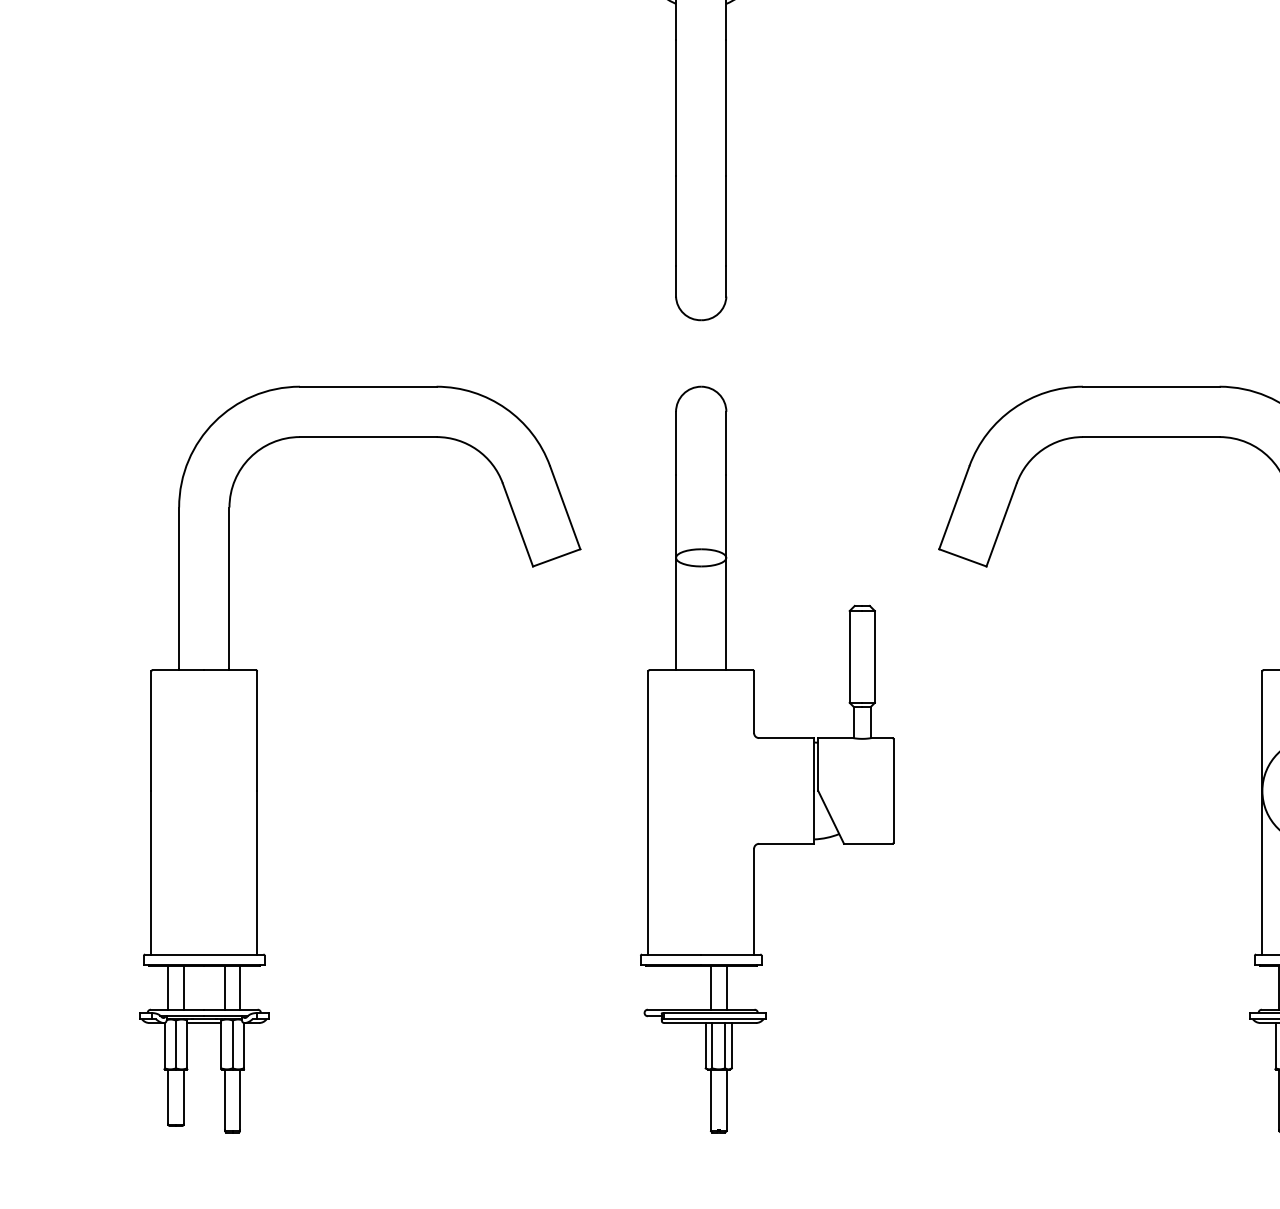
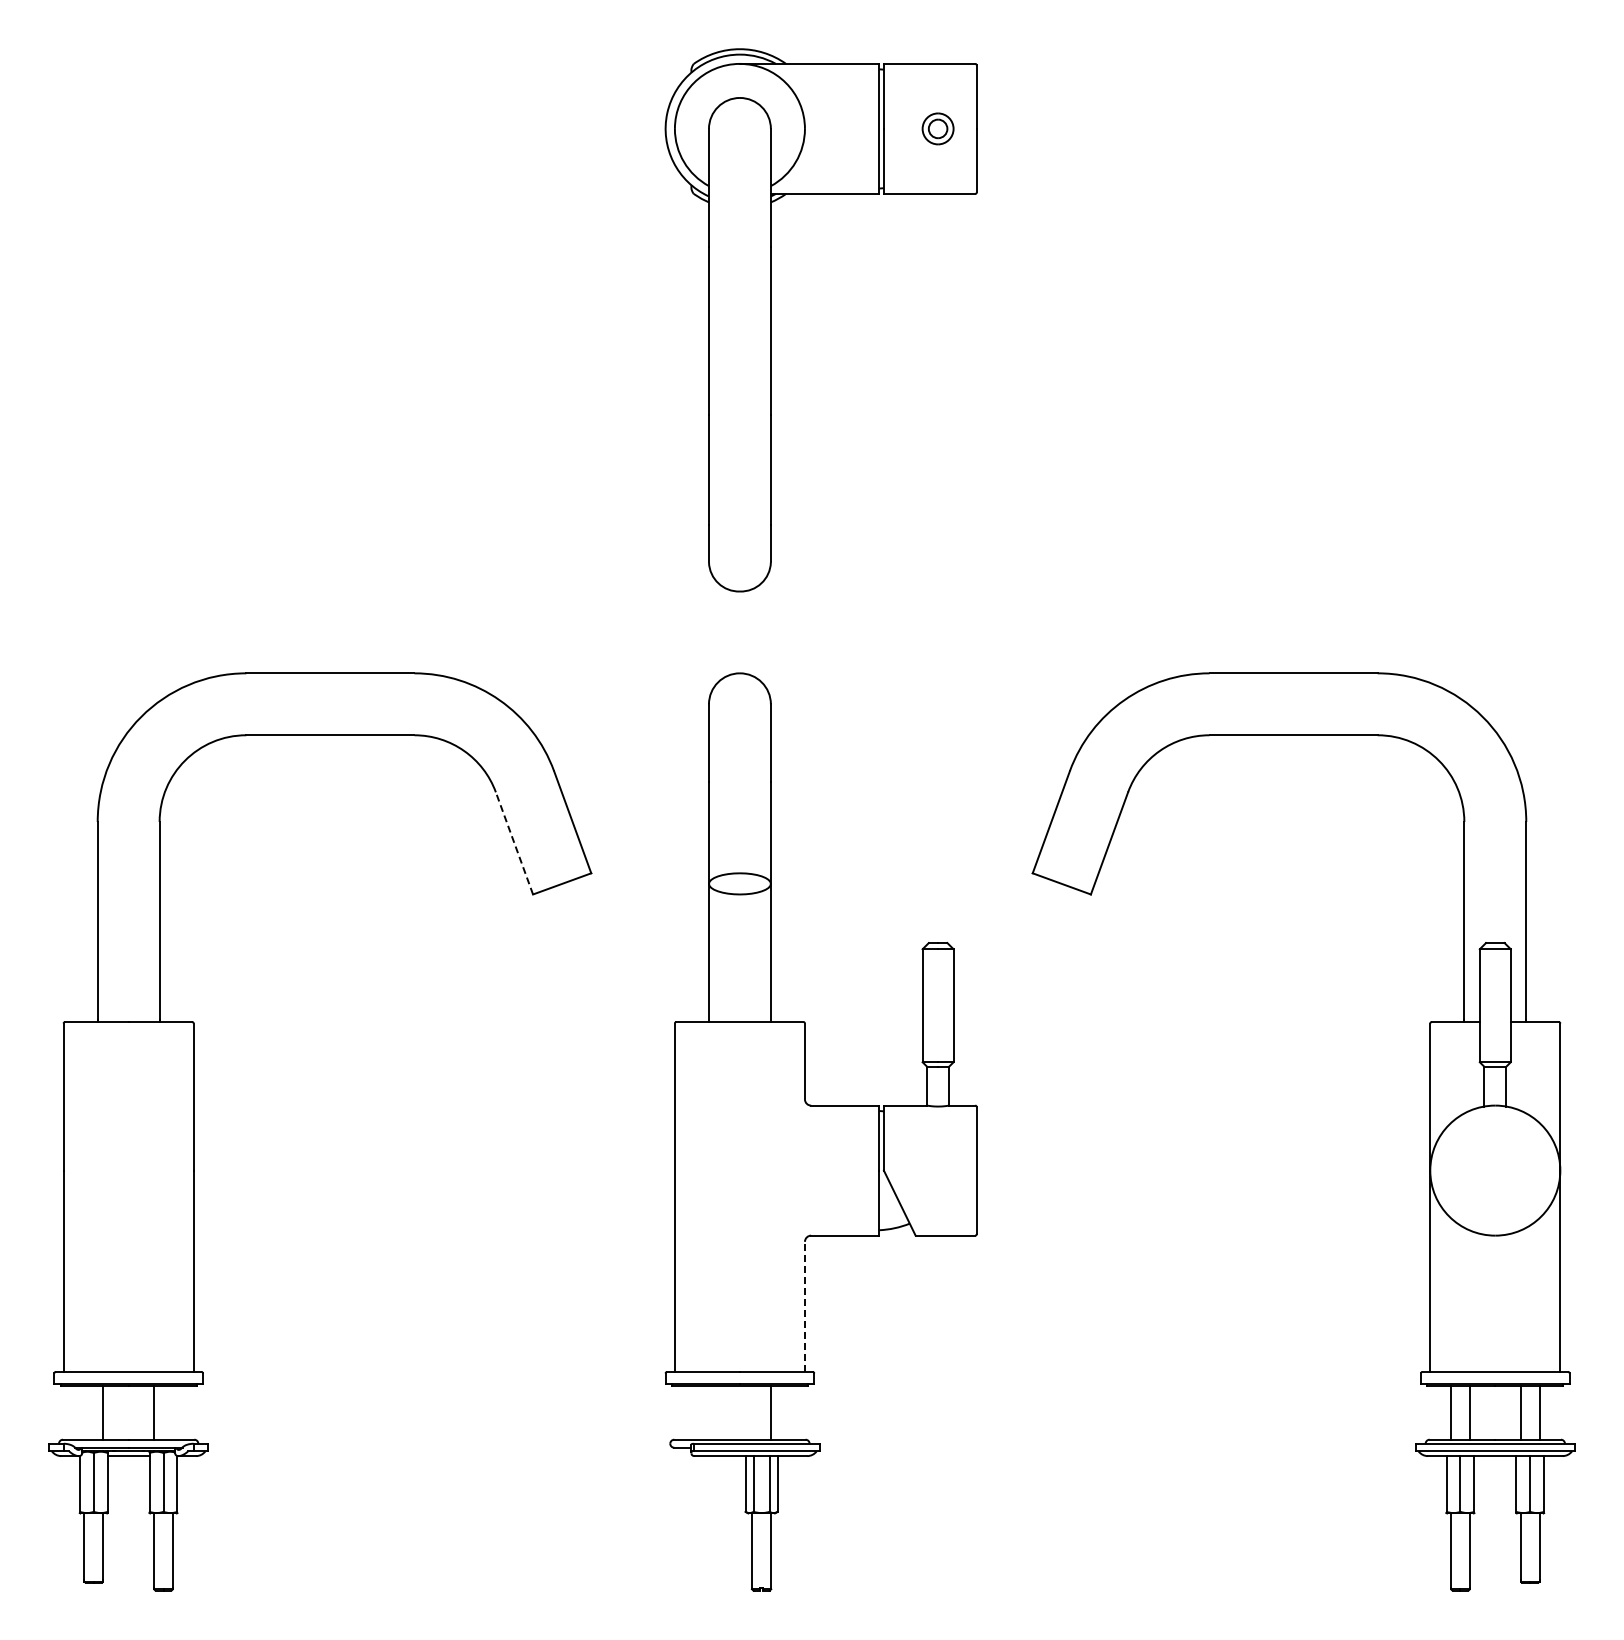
line: (517, 524) -> (514, 842), solid -> dashed
line: (753, 901) -> (804, 1306), solid -> dashed
line: (168, 987) -> (84, 1412), removed
line: (240, 987) -> (173, 1412), removed
line: (711, 987) -> (752, 1412), removed

